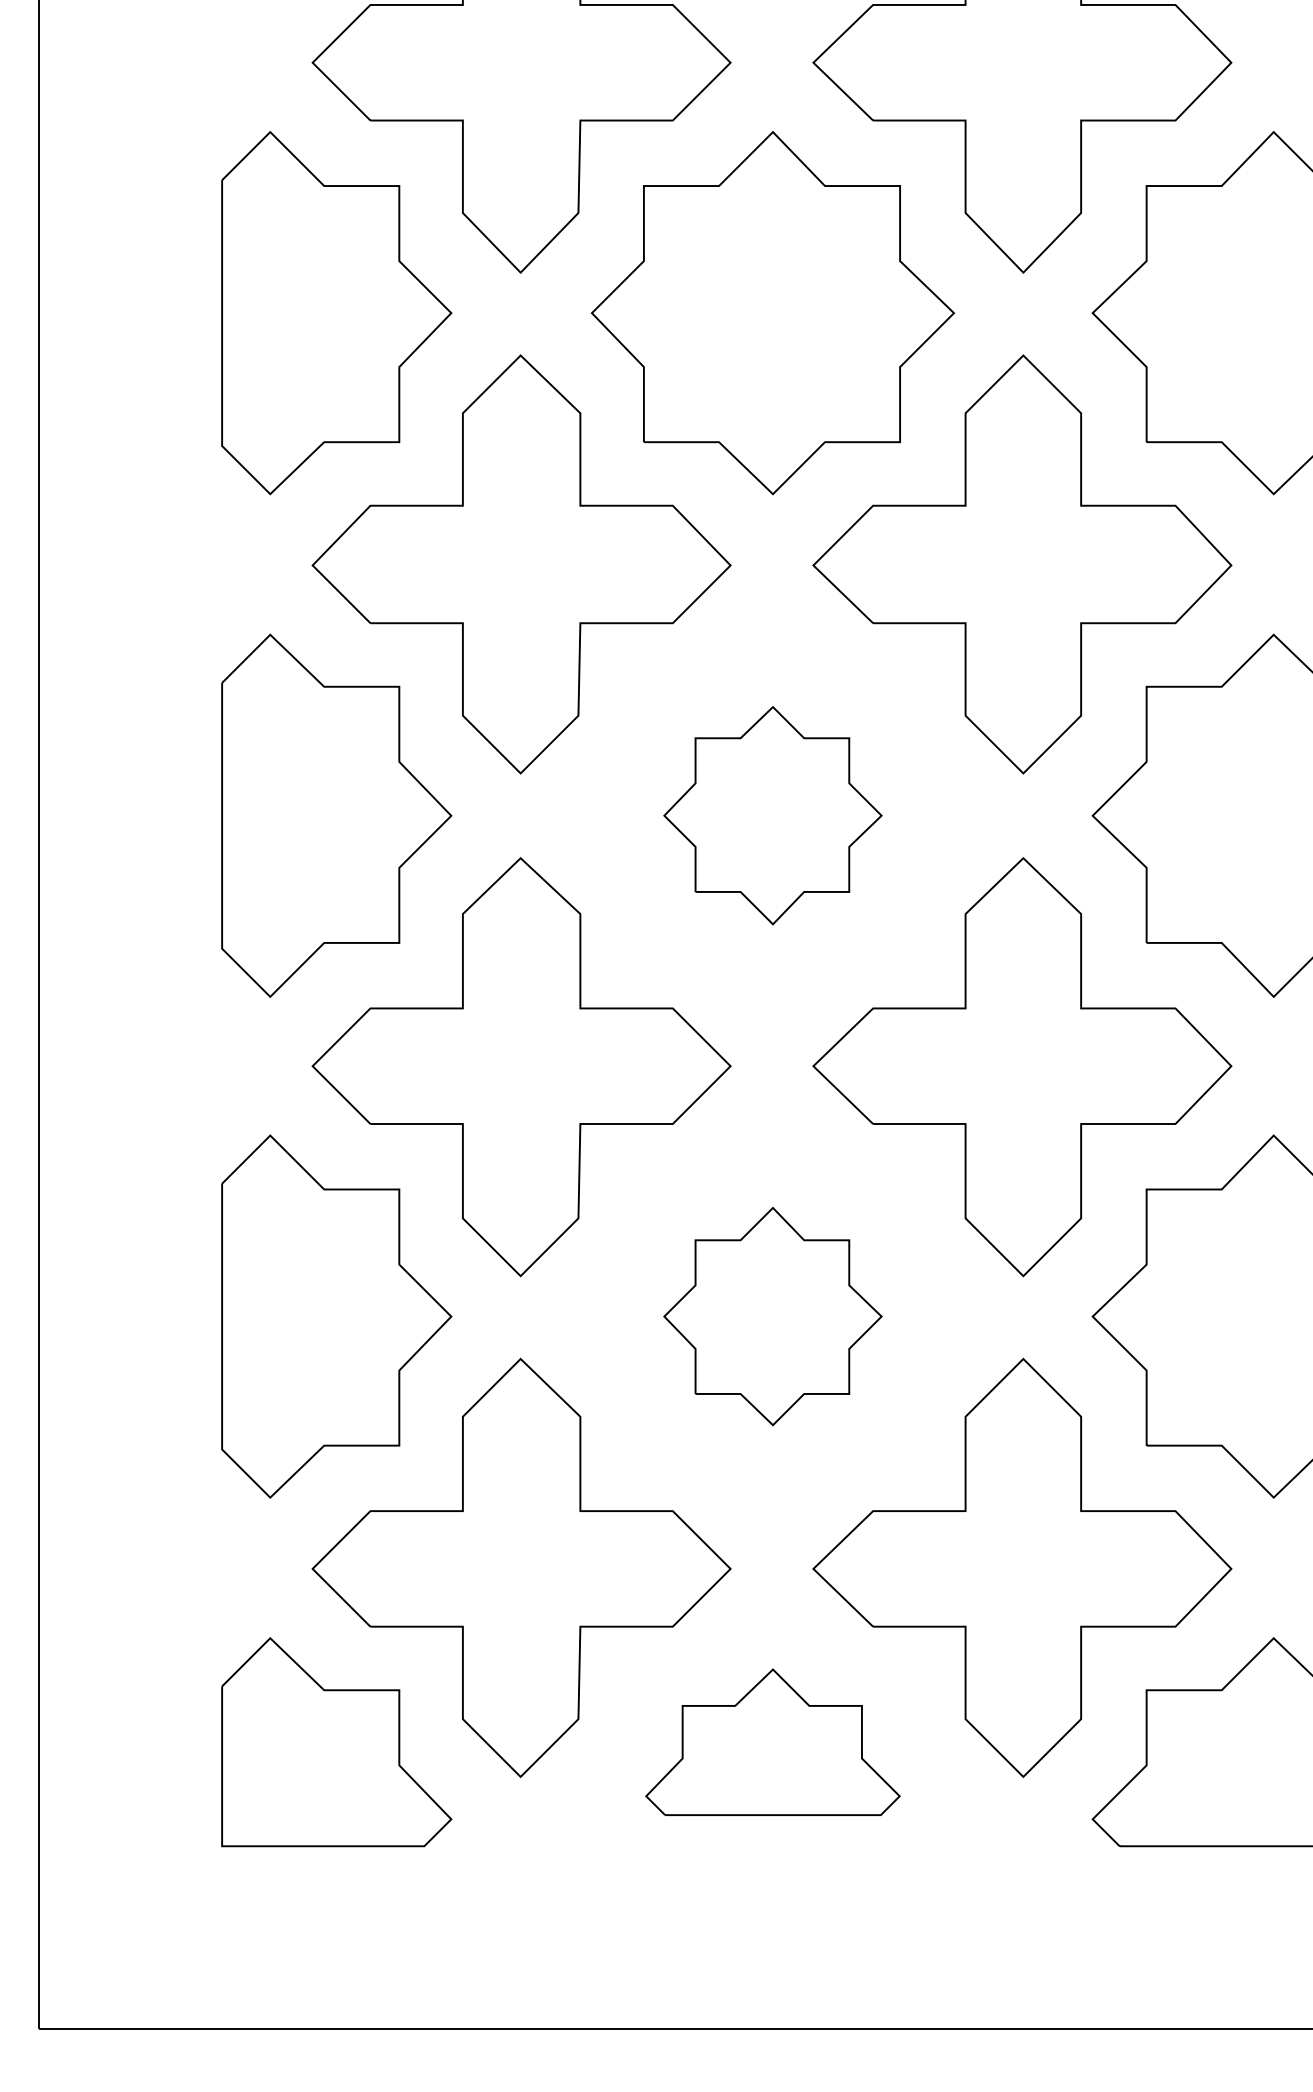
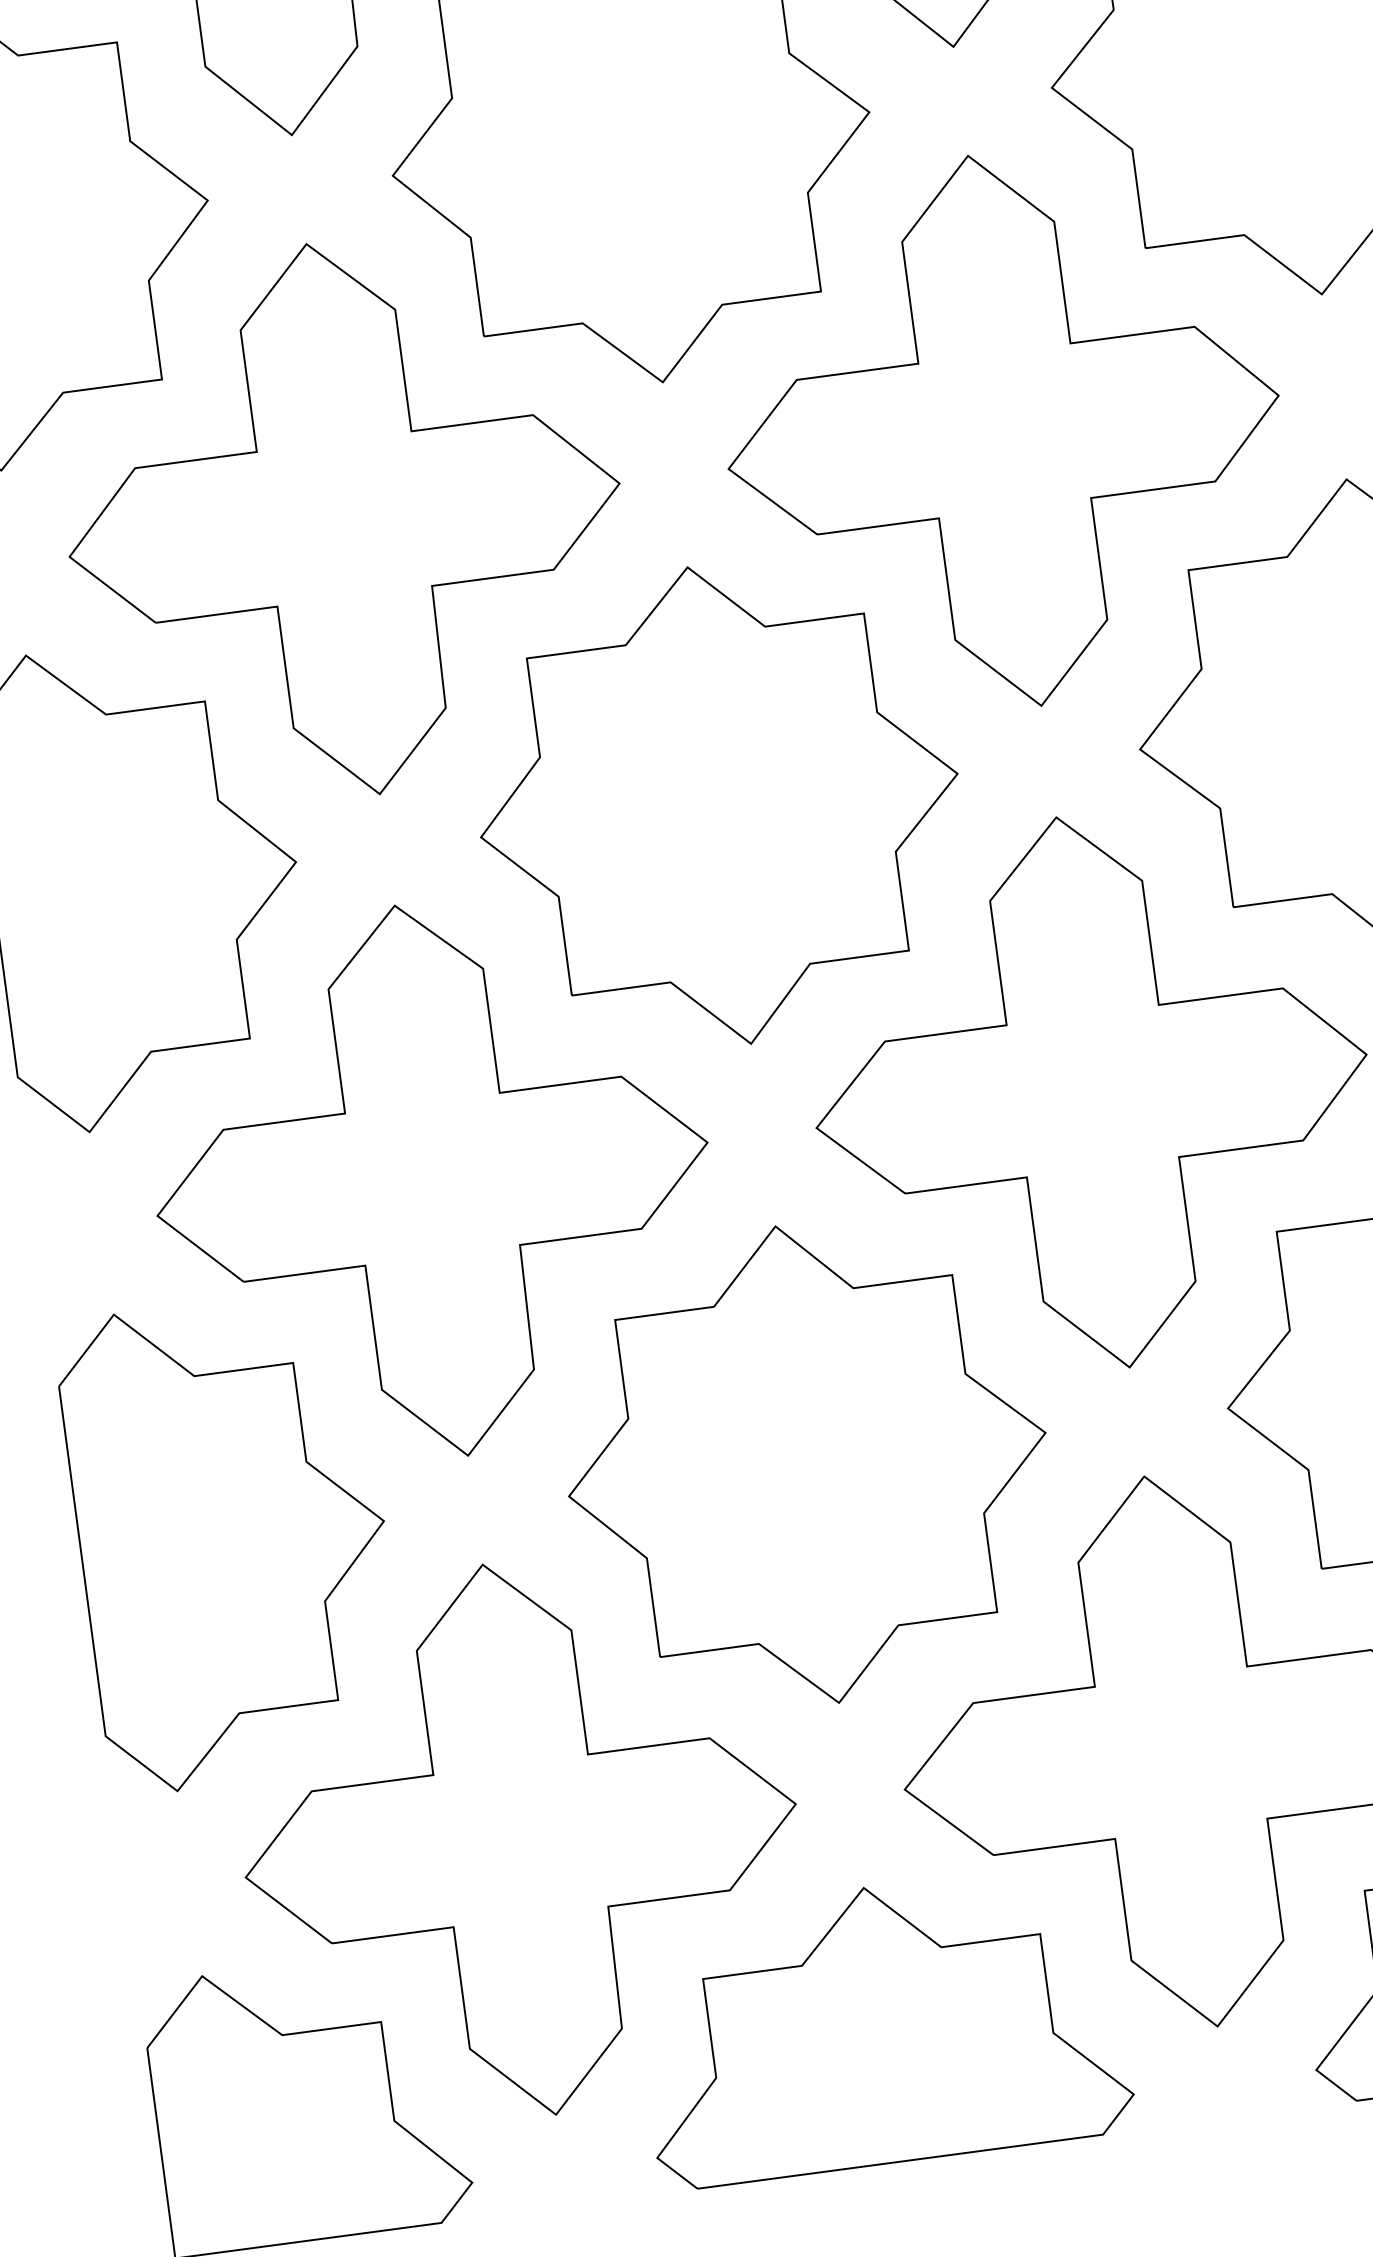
part: (772, 815) -> (718, 805), size x1.67
part: (772, 1316) -> (806, 1464), size x1.67
part: (772, 1742) -> (881, 2025), size x1.43

